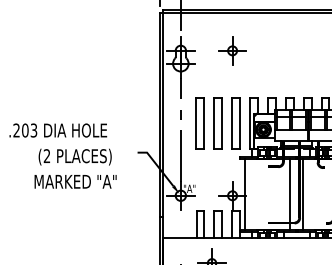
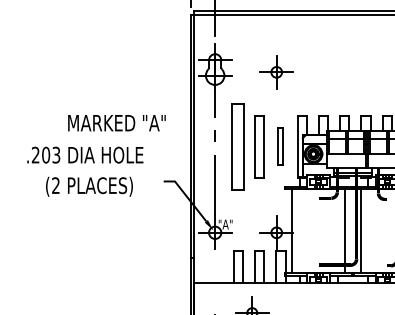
part: (232, 50) -> (276, 72), moved
part: (200, 123) -> (238, 146), size x1.4
part: (235, 123) -> (280, 146), size x0.6
text: (58, 129) -> (85, 154), moved
text: (75, 182) -> (116, 123), moved

